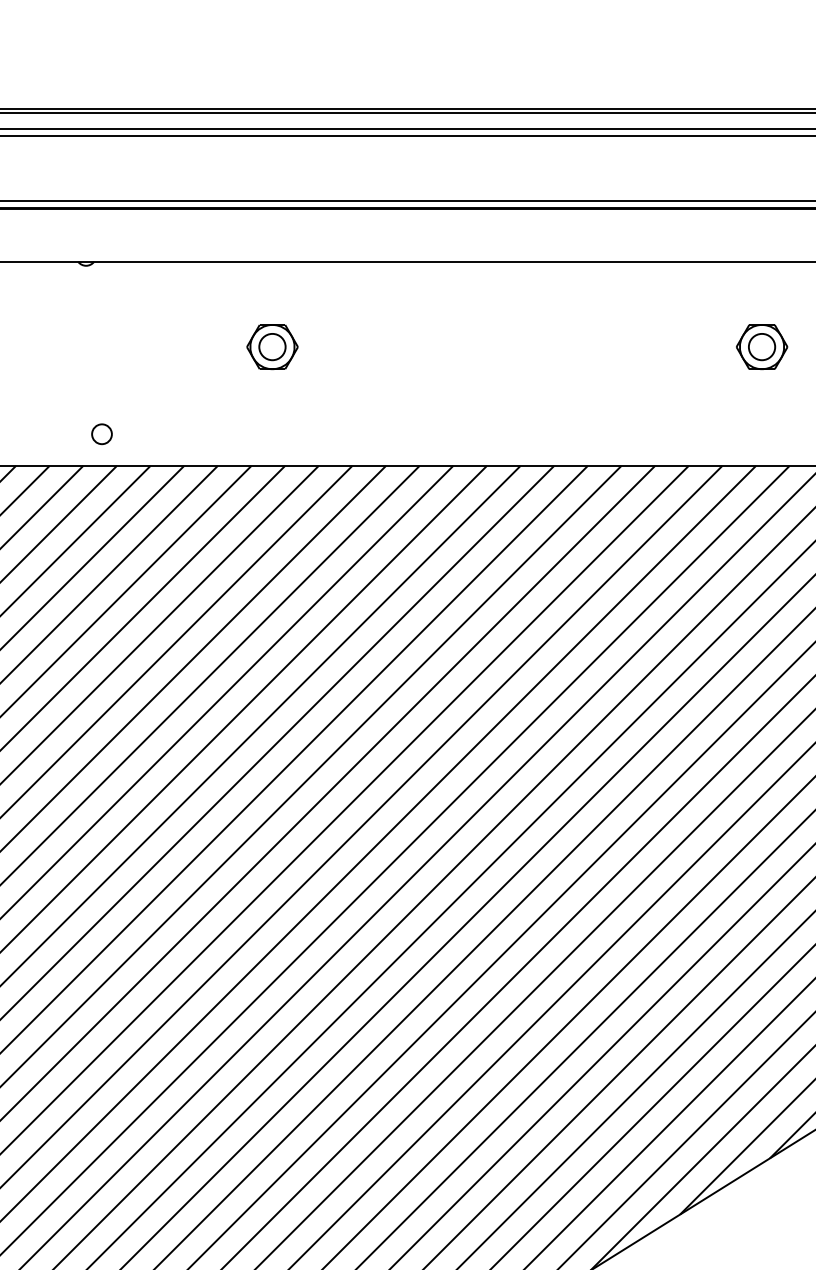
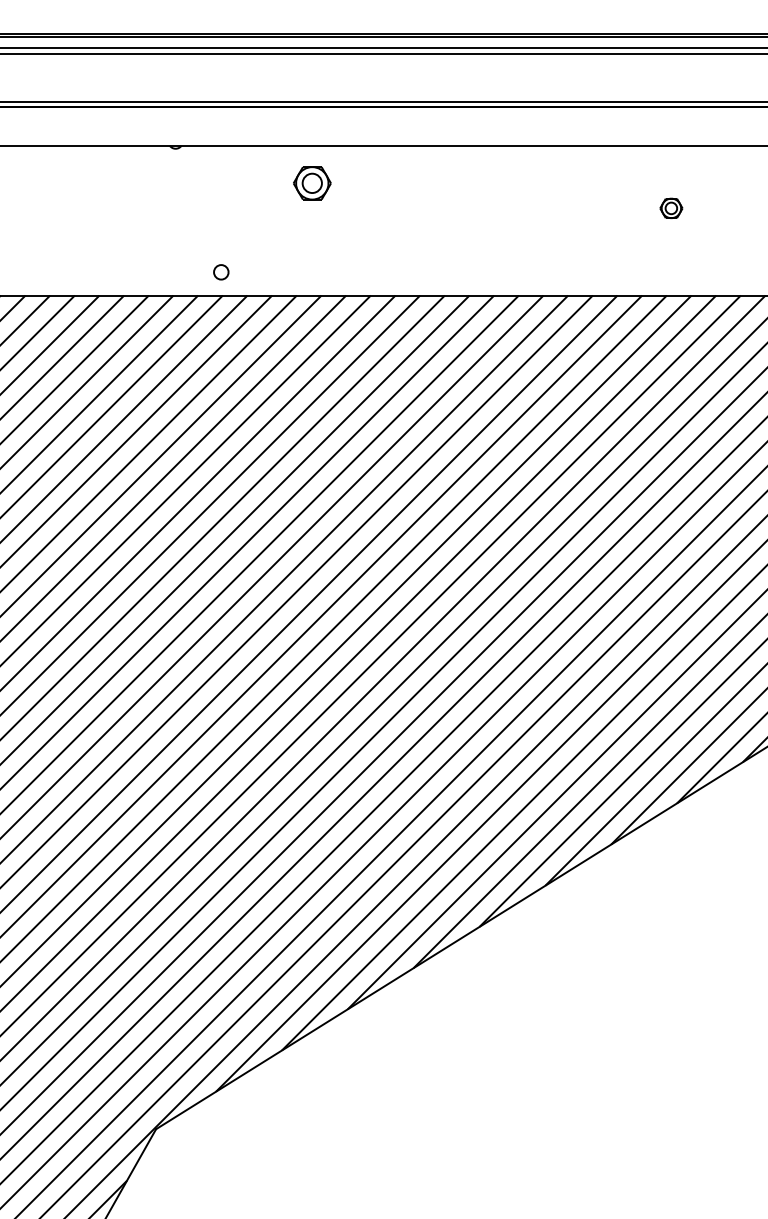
part: (272, 347) -> (312, 183), moved
part: (762, 347) -> (671, 208), size x0.6
circle: (102, 434) -> (221, 272), moved

